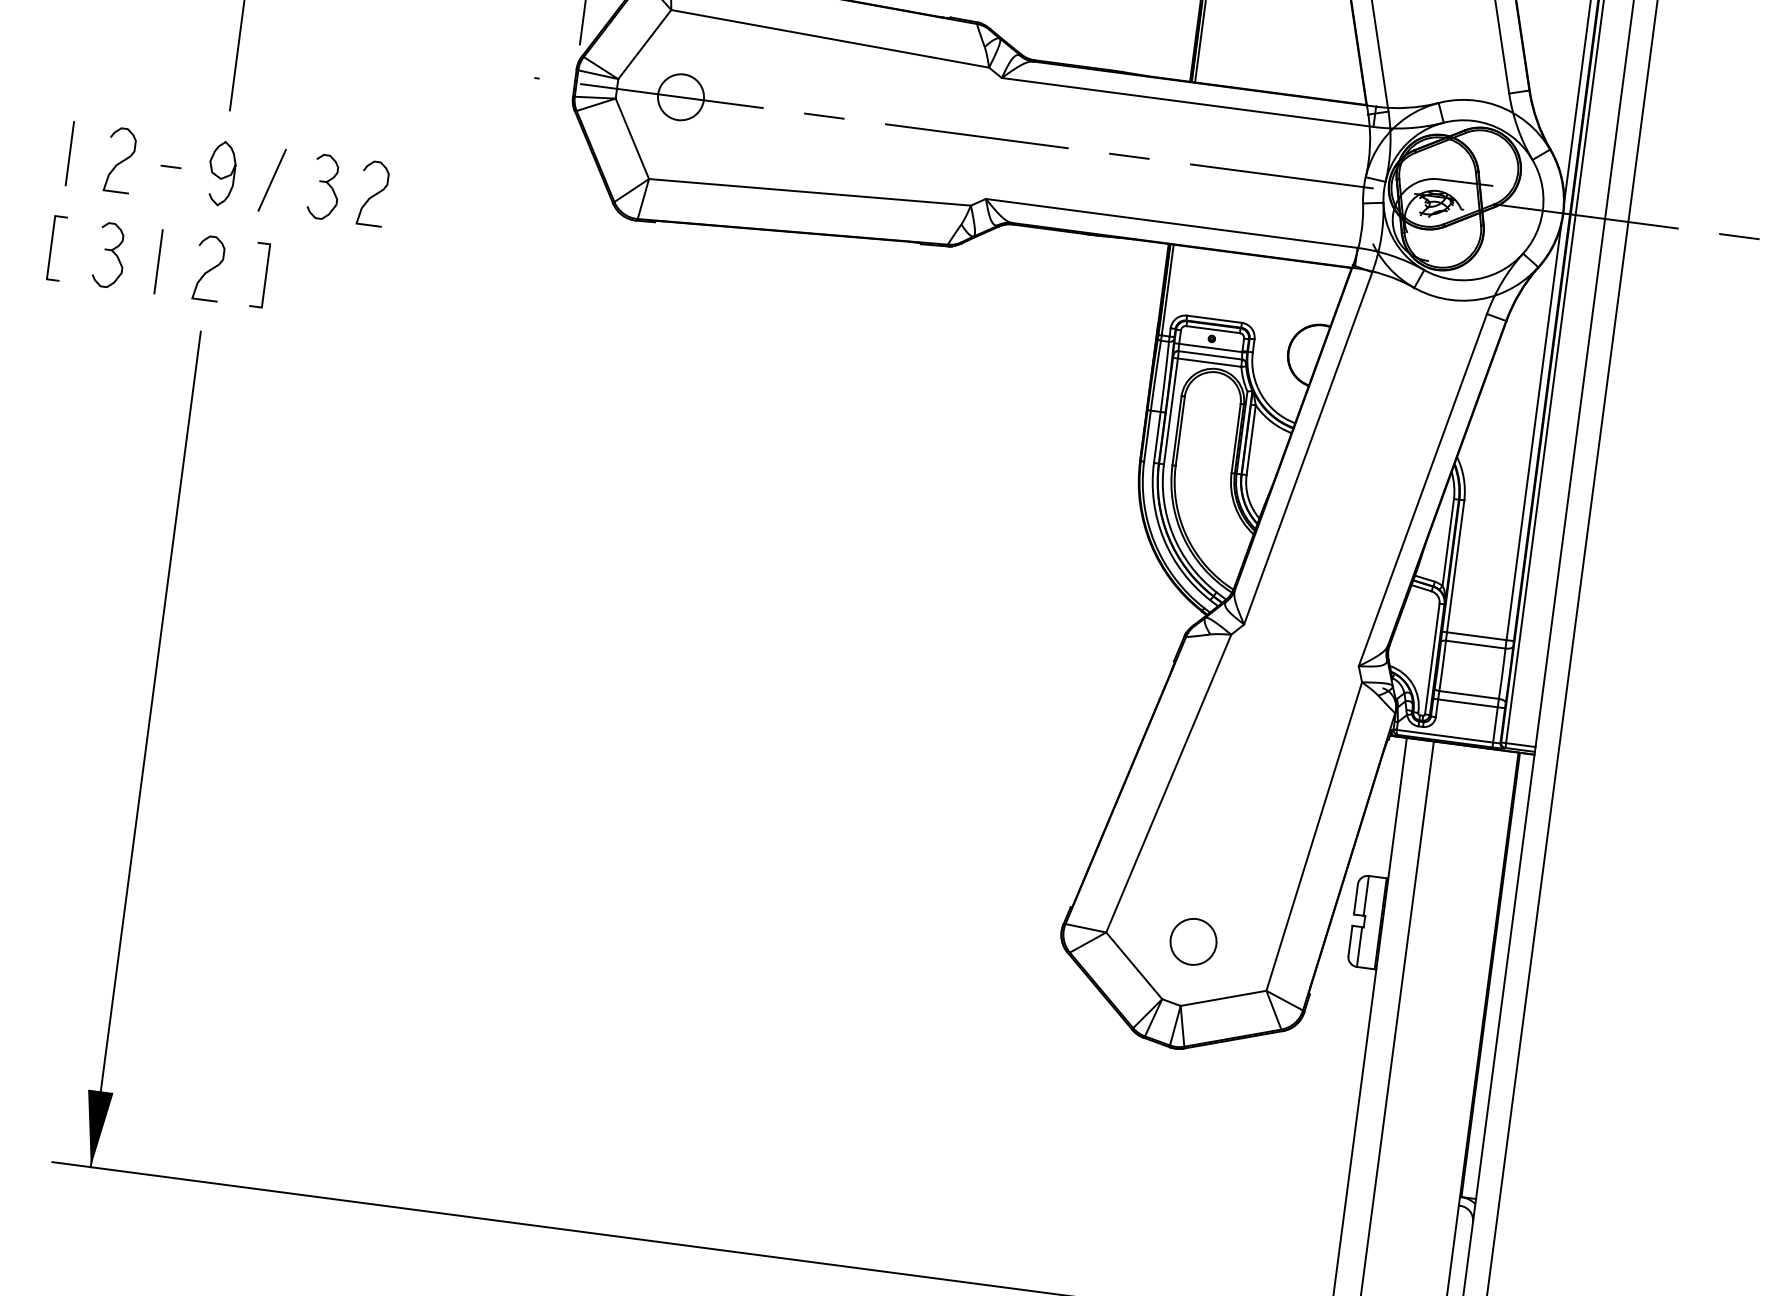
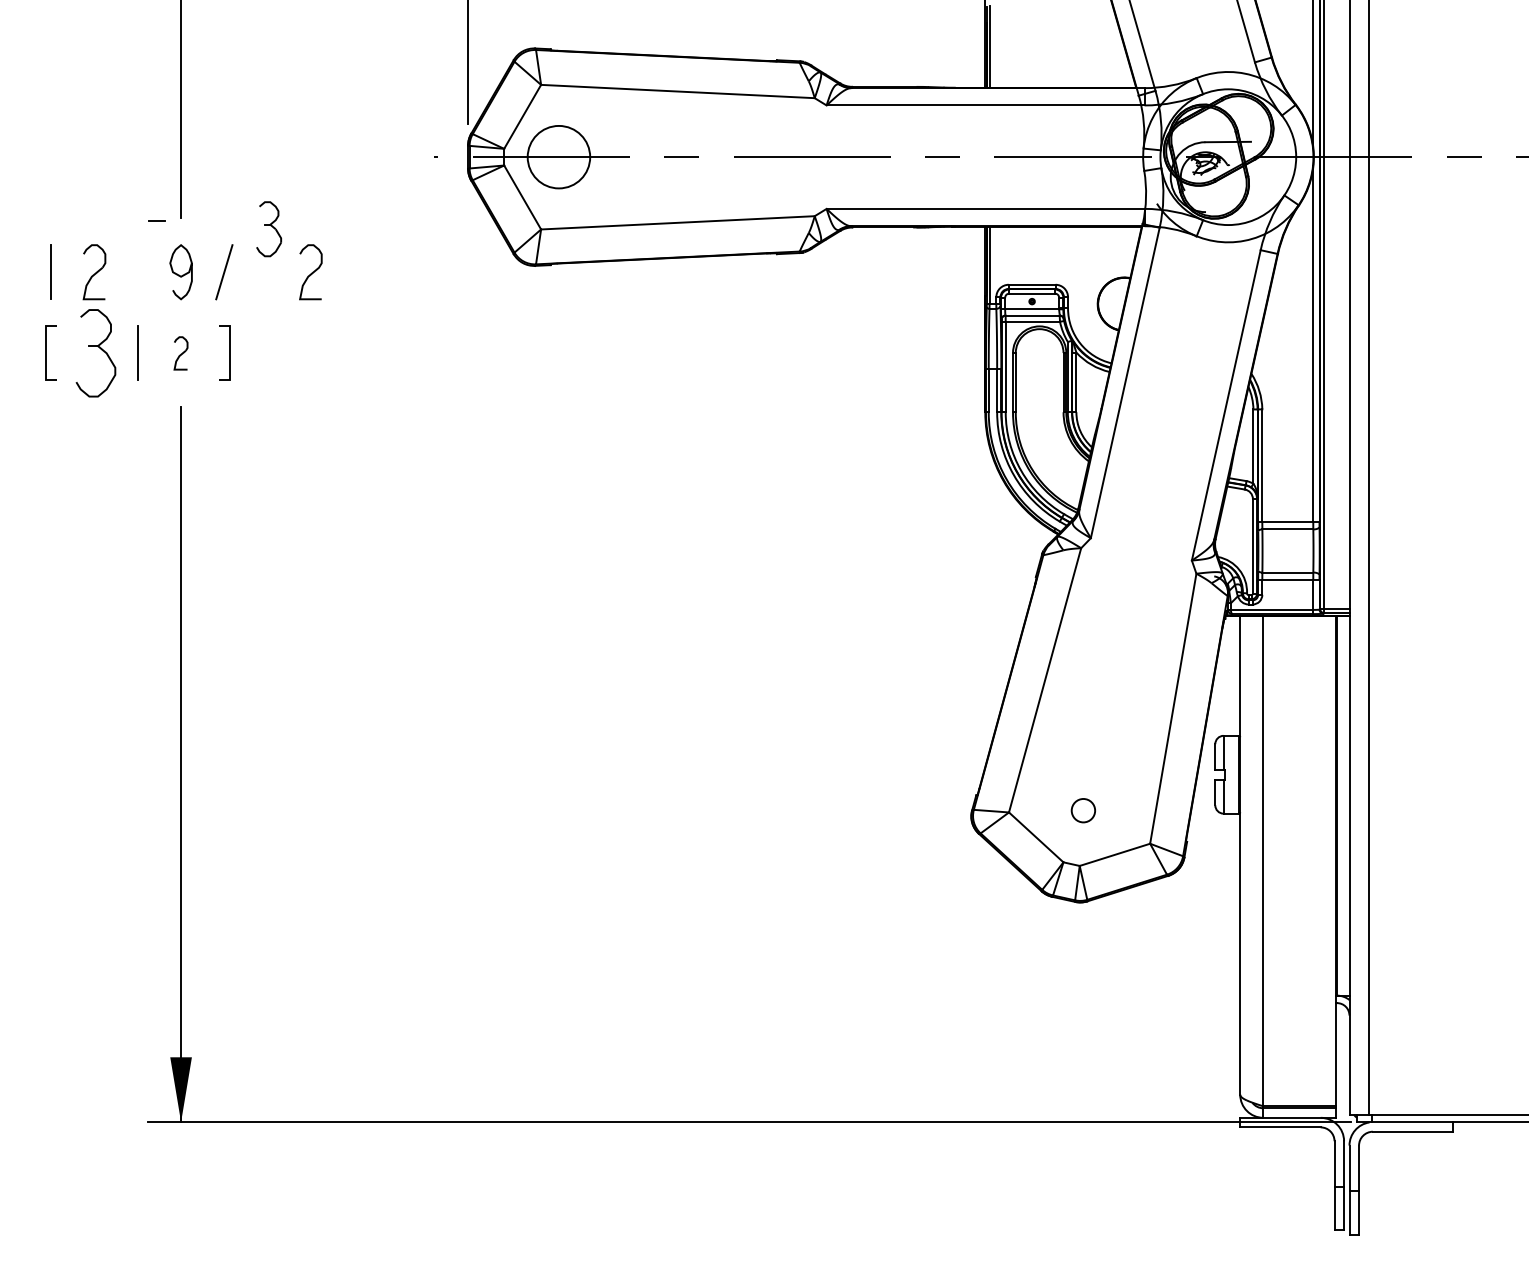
circle: (680, 96) -> (558, 156), size x1.6
line: (170, 166) -> (156, 220), moved
part: (324, 187) -> (269, 229), moved
part: (109, 255) -> (95, 353), size x1.6
part: (208, 268) -> (180, 353), size x0.6
circle: (1192, 941) -> (1082, 810), size x0.6

